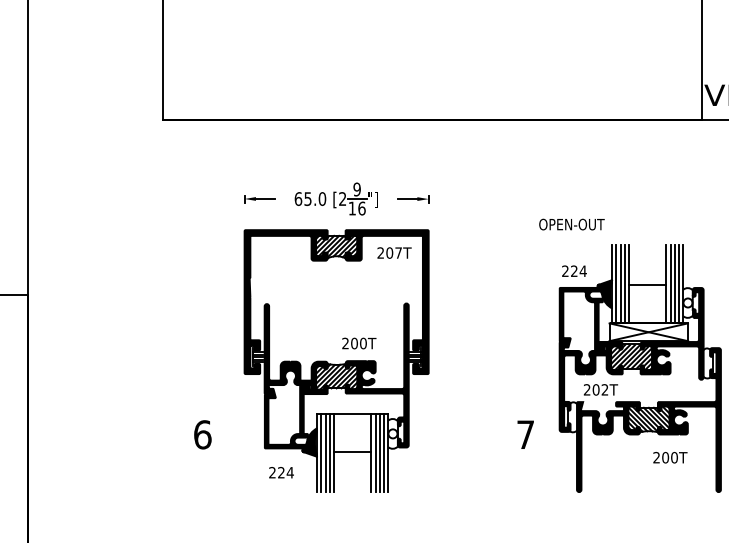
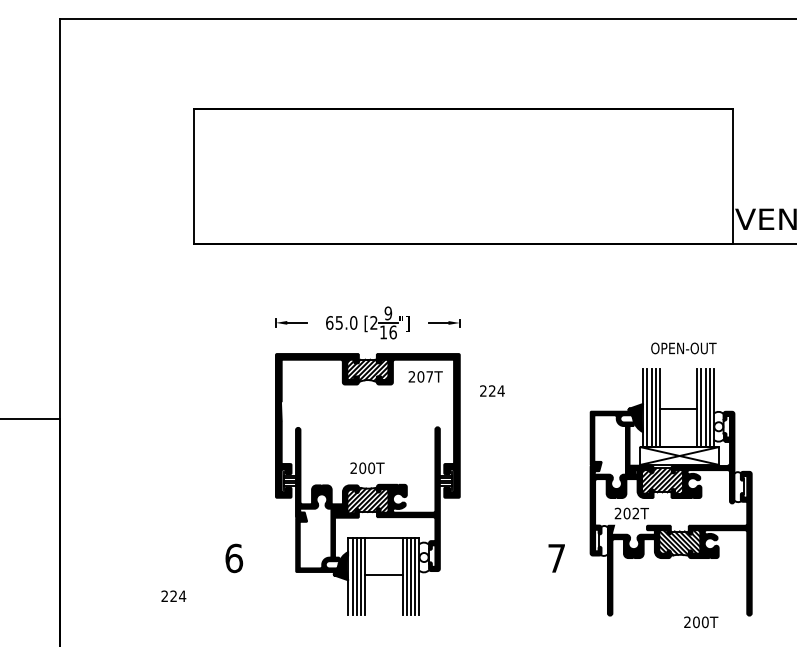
text: (571, 224) -> (683, 348), moved
text: (574, 270) -> (492, 390), moved
text: (359, 343) -> (367, 468), moved
text: (670, 457) -> (701, 622), moved
text: (281, 471) -> (173, 595), moved

